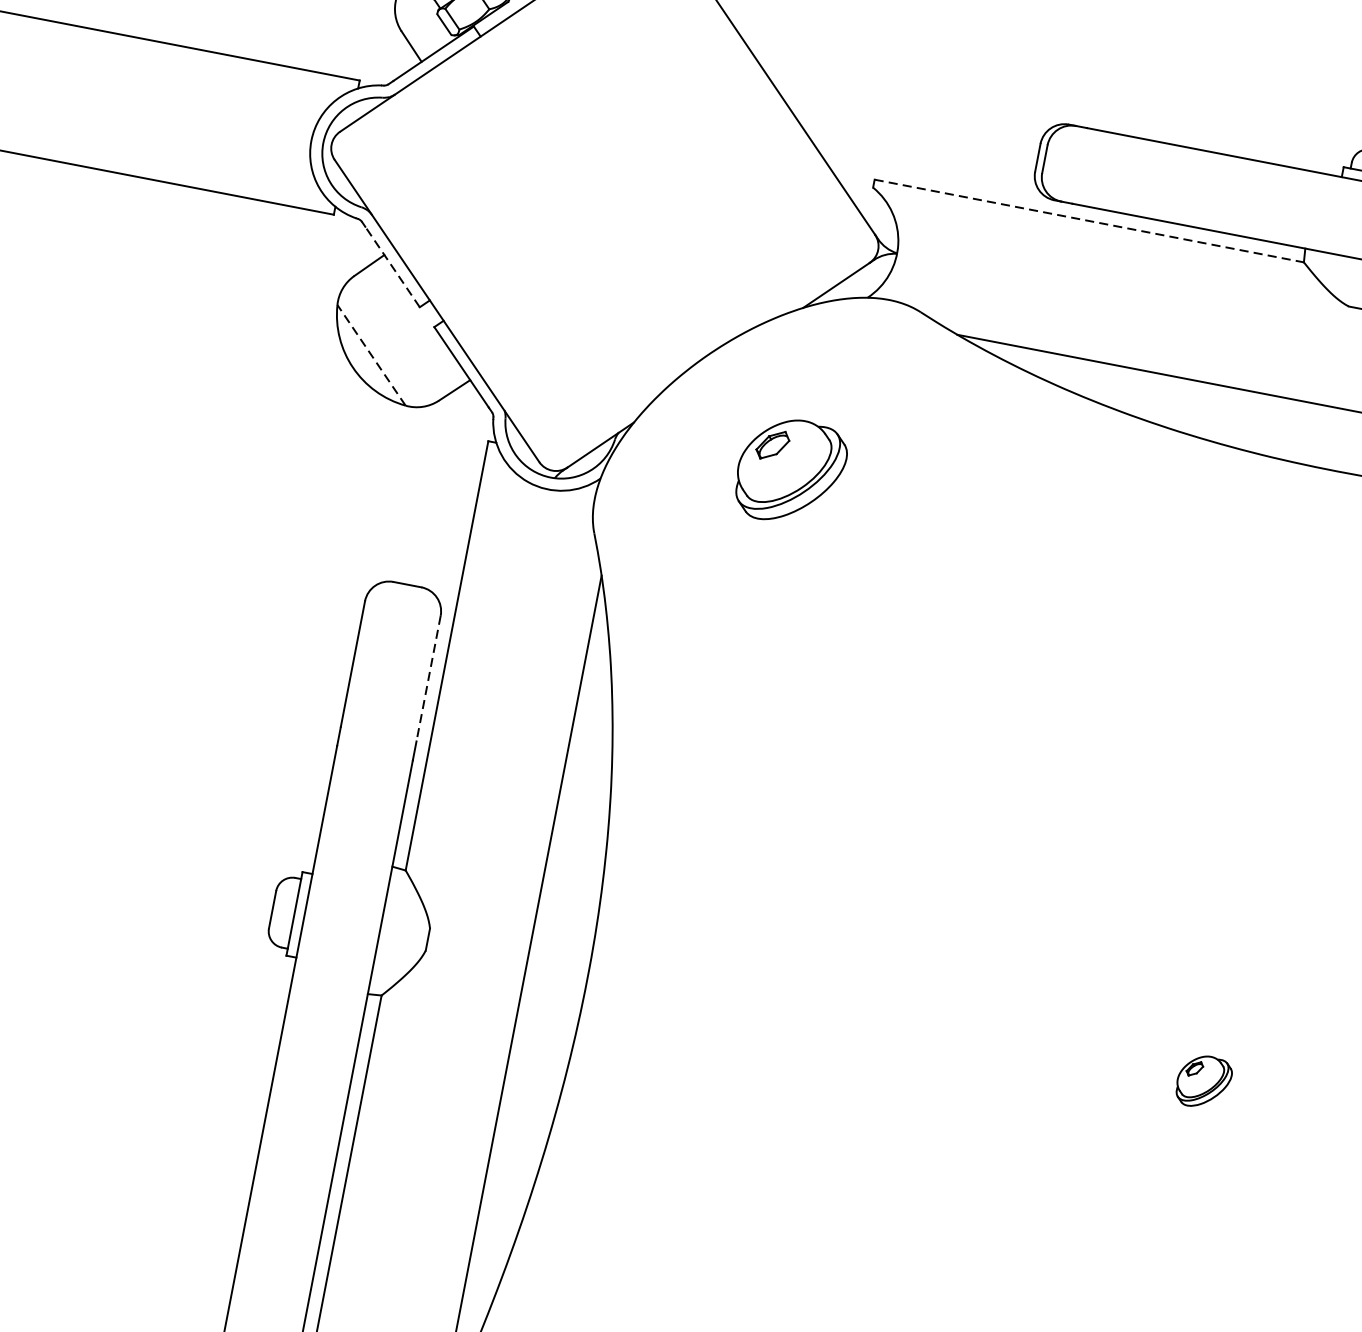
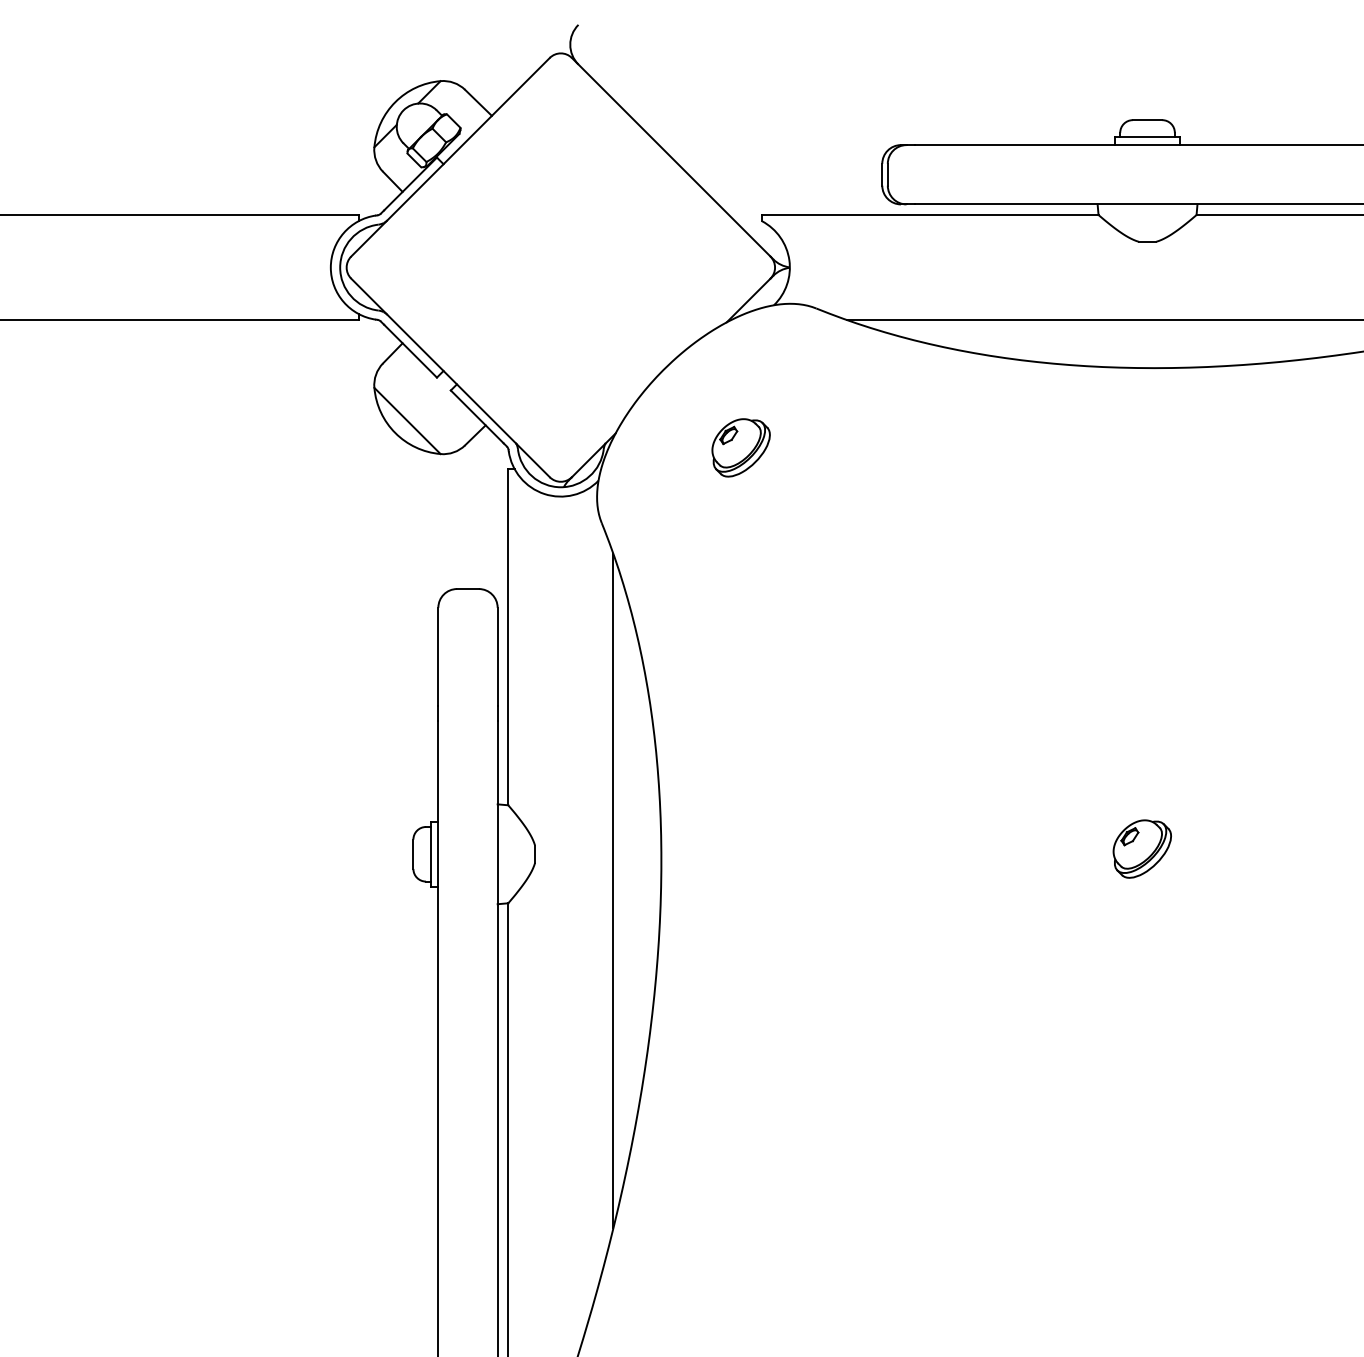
line: (1089, 221) -> (930, 215), dashed -> solid
line: (392, 266) -> (410, 350), dashed -> solid
line: (371, 354) -> (407, 420), dashed -> solid
part: (789, 471) -> (740, 447), size x0.71
line: (428, 679) -> (497, 657), dashed -> solid
part: (1203, 1081) -> (1141, 848), size x1.43

